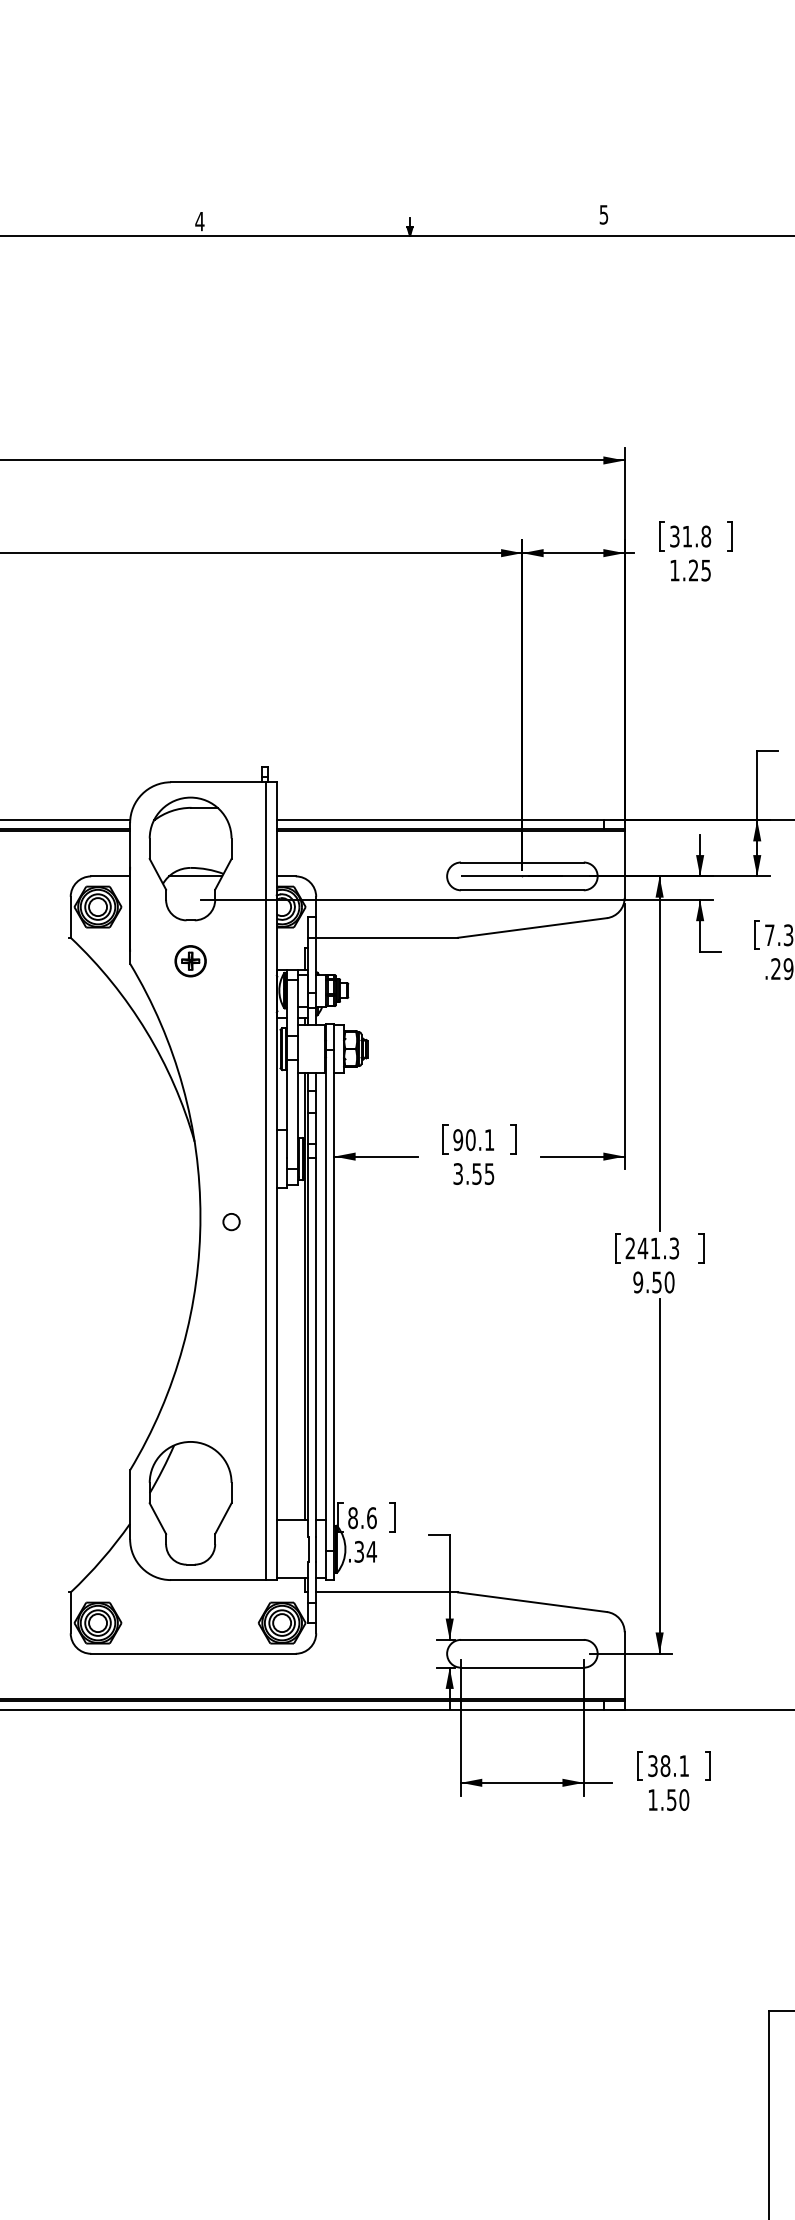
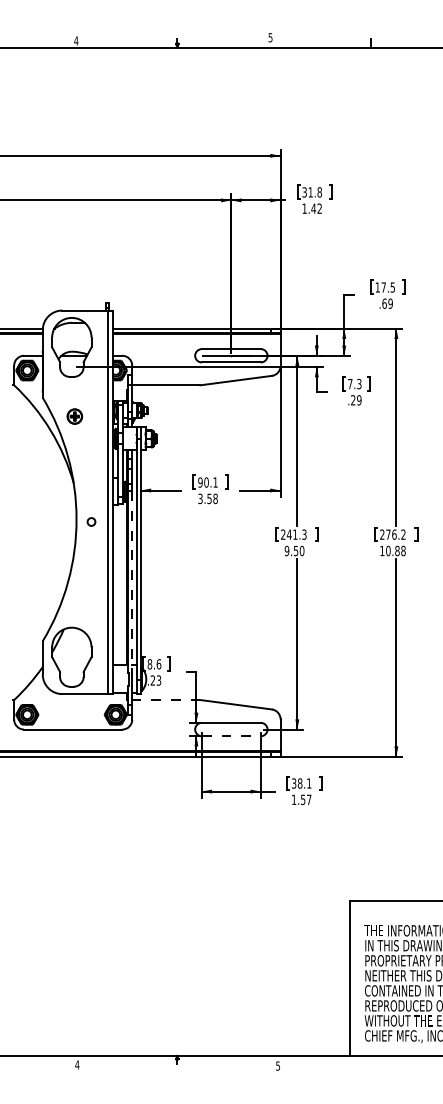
text: (699, 570) -> (316, 208), 1.25 -> 1.42
part: (189, 961) -> (74, 416), moved
text: (489, 1173) -> (215, 498), 3.55 -> 3.58
line: (316, 1347) -> (132, 582), solid -> dashed
text: (364, 1551) -> (155, 680), .34 -> .23
line: (385, 1593) -> (165, 700), solid -> dashed
line: (522, 1668) -> (231, 736), solid -> dashed
text: (682, 1799) -> (308, 799), 1.50 -> 1.57

